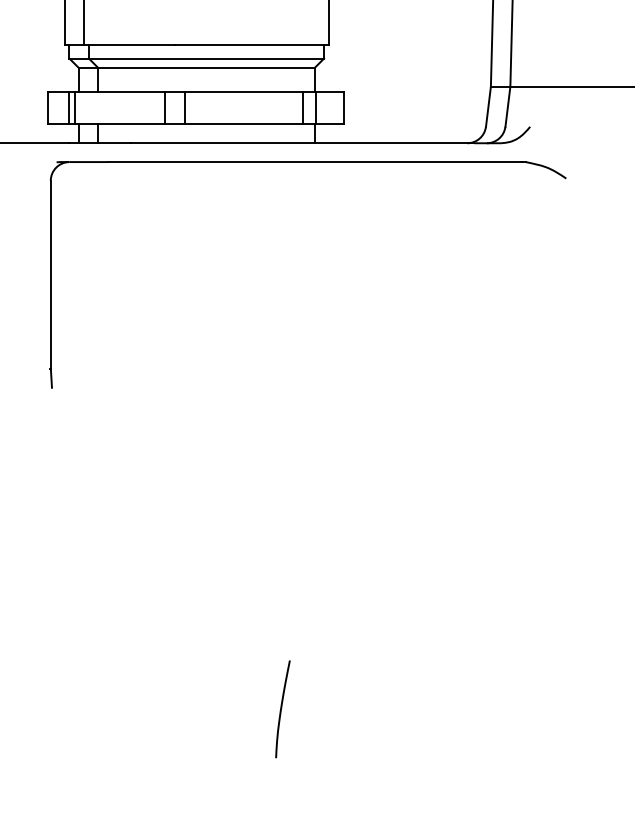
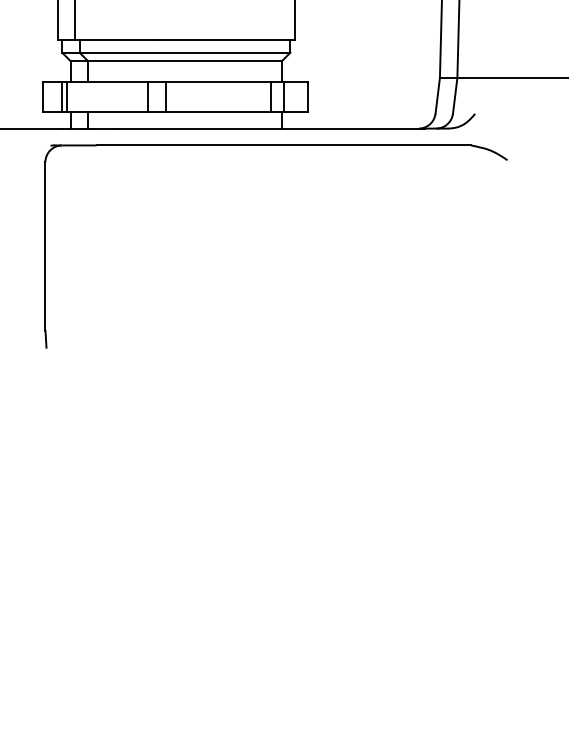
curve: (282, 708) -> (253, 635), removed

